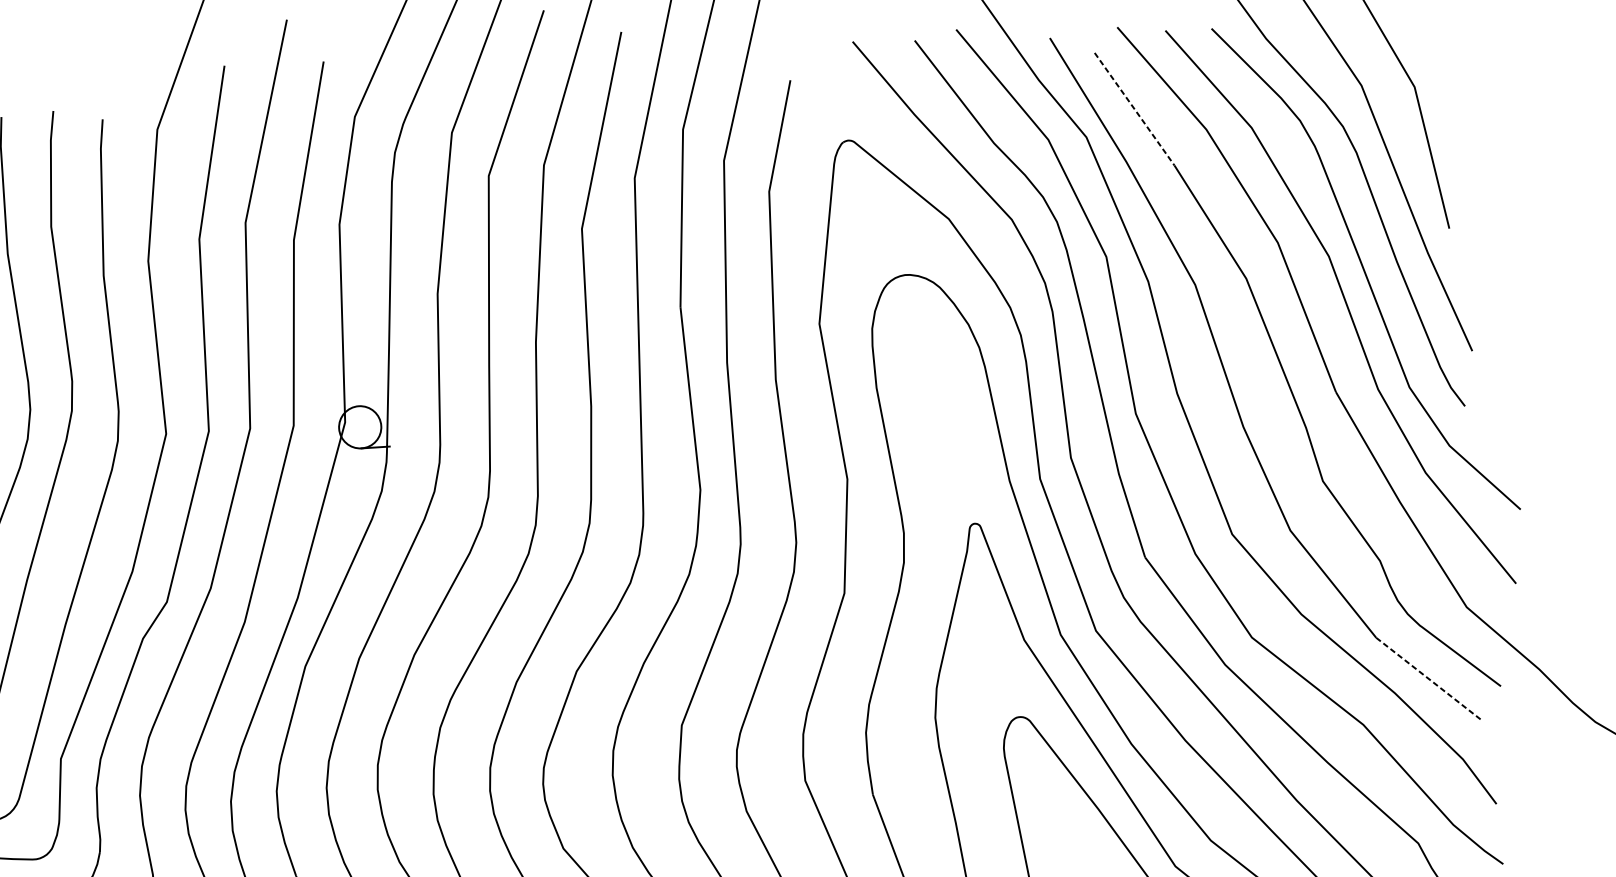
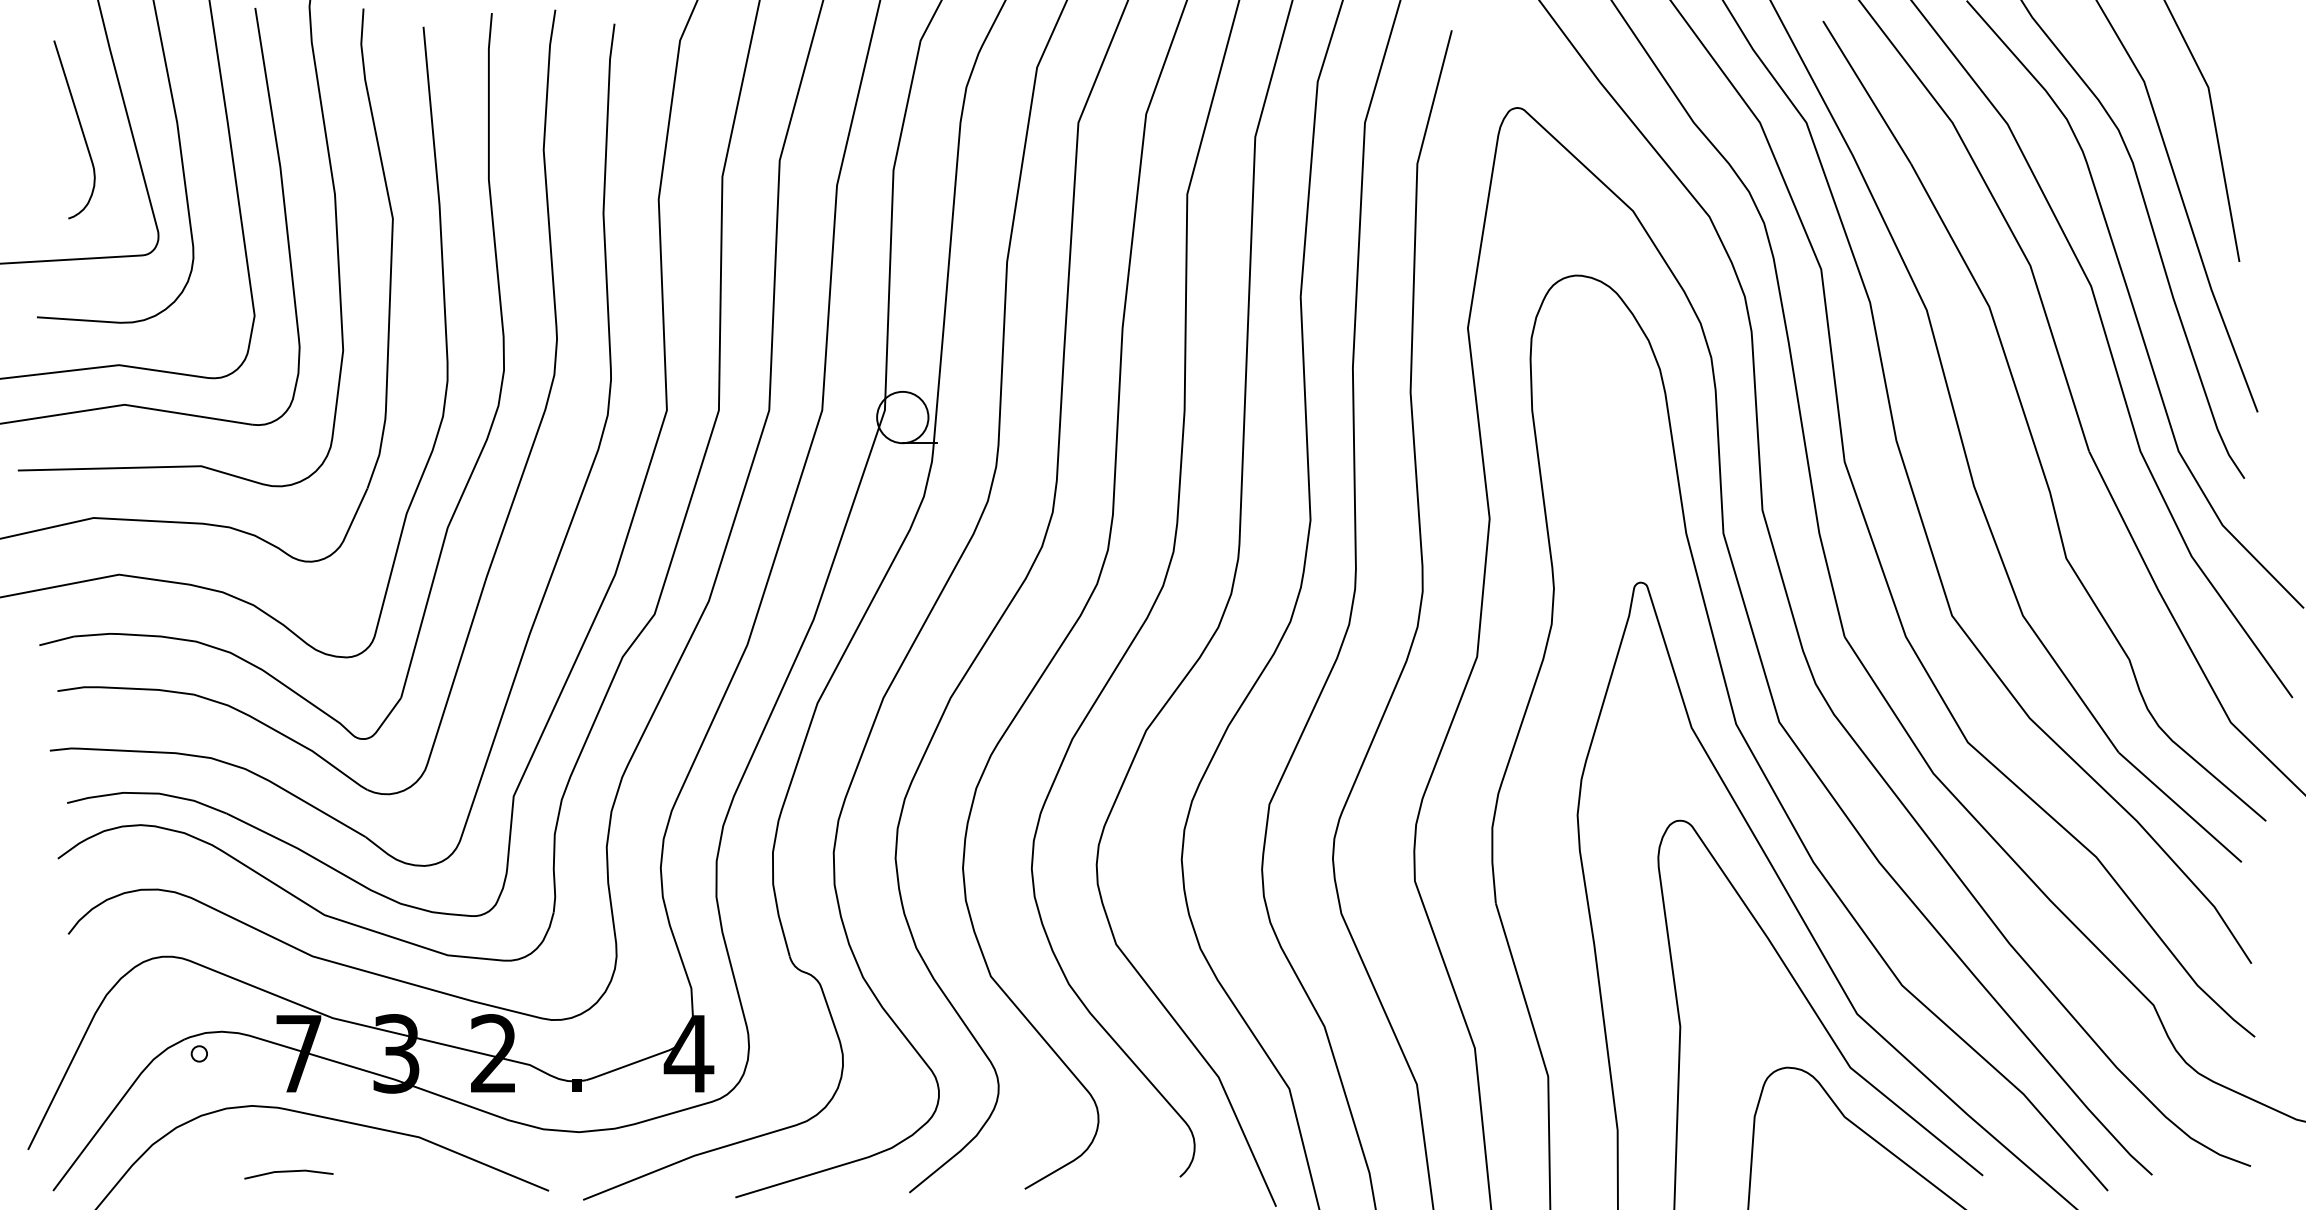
line: (1134, 109) -> (1867, 92), dashed -> solid
line: (1429, 679) -> (2180, 807), dashed -> solid

